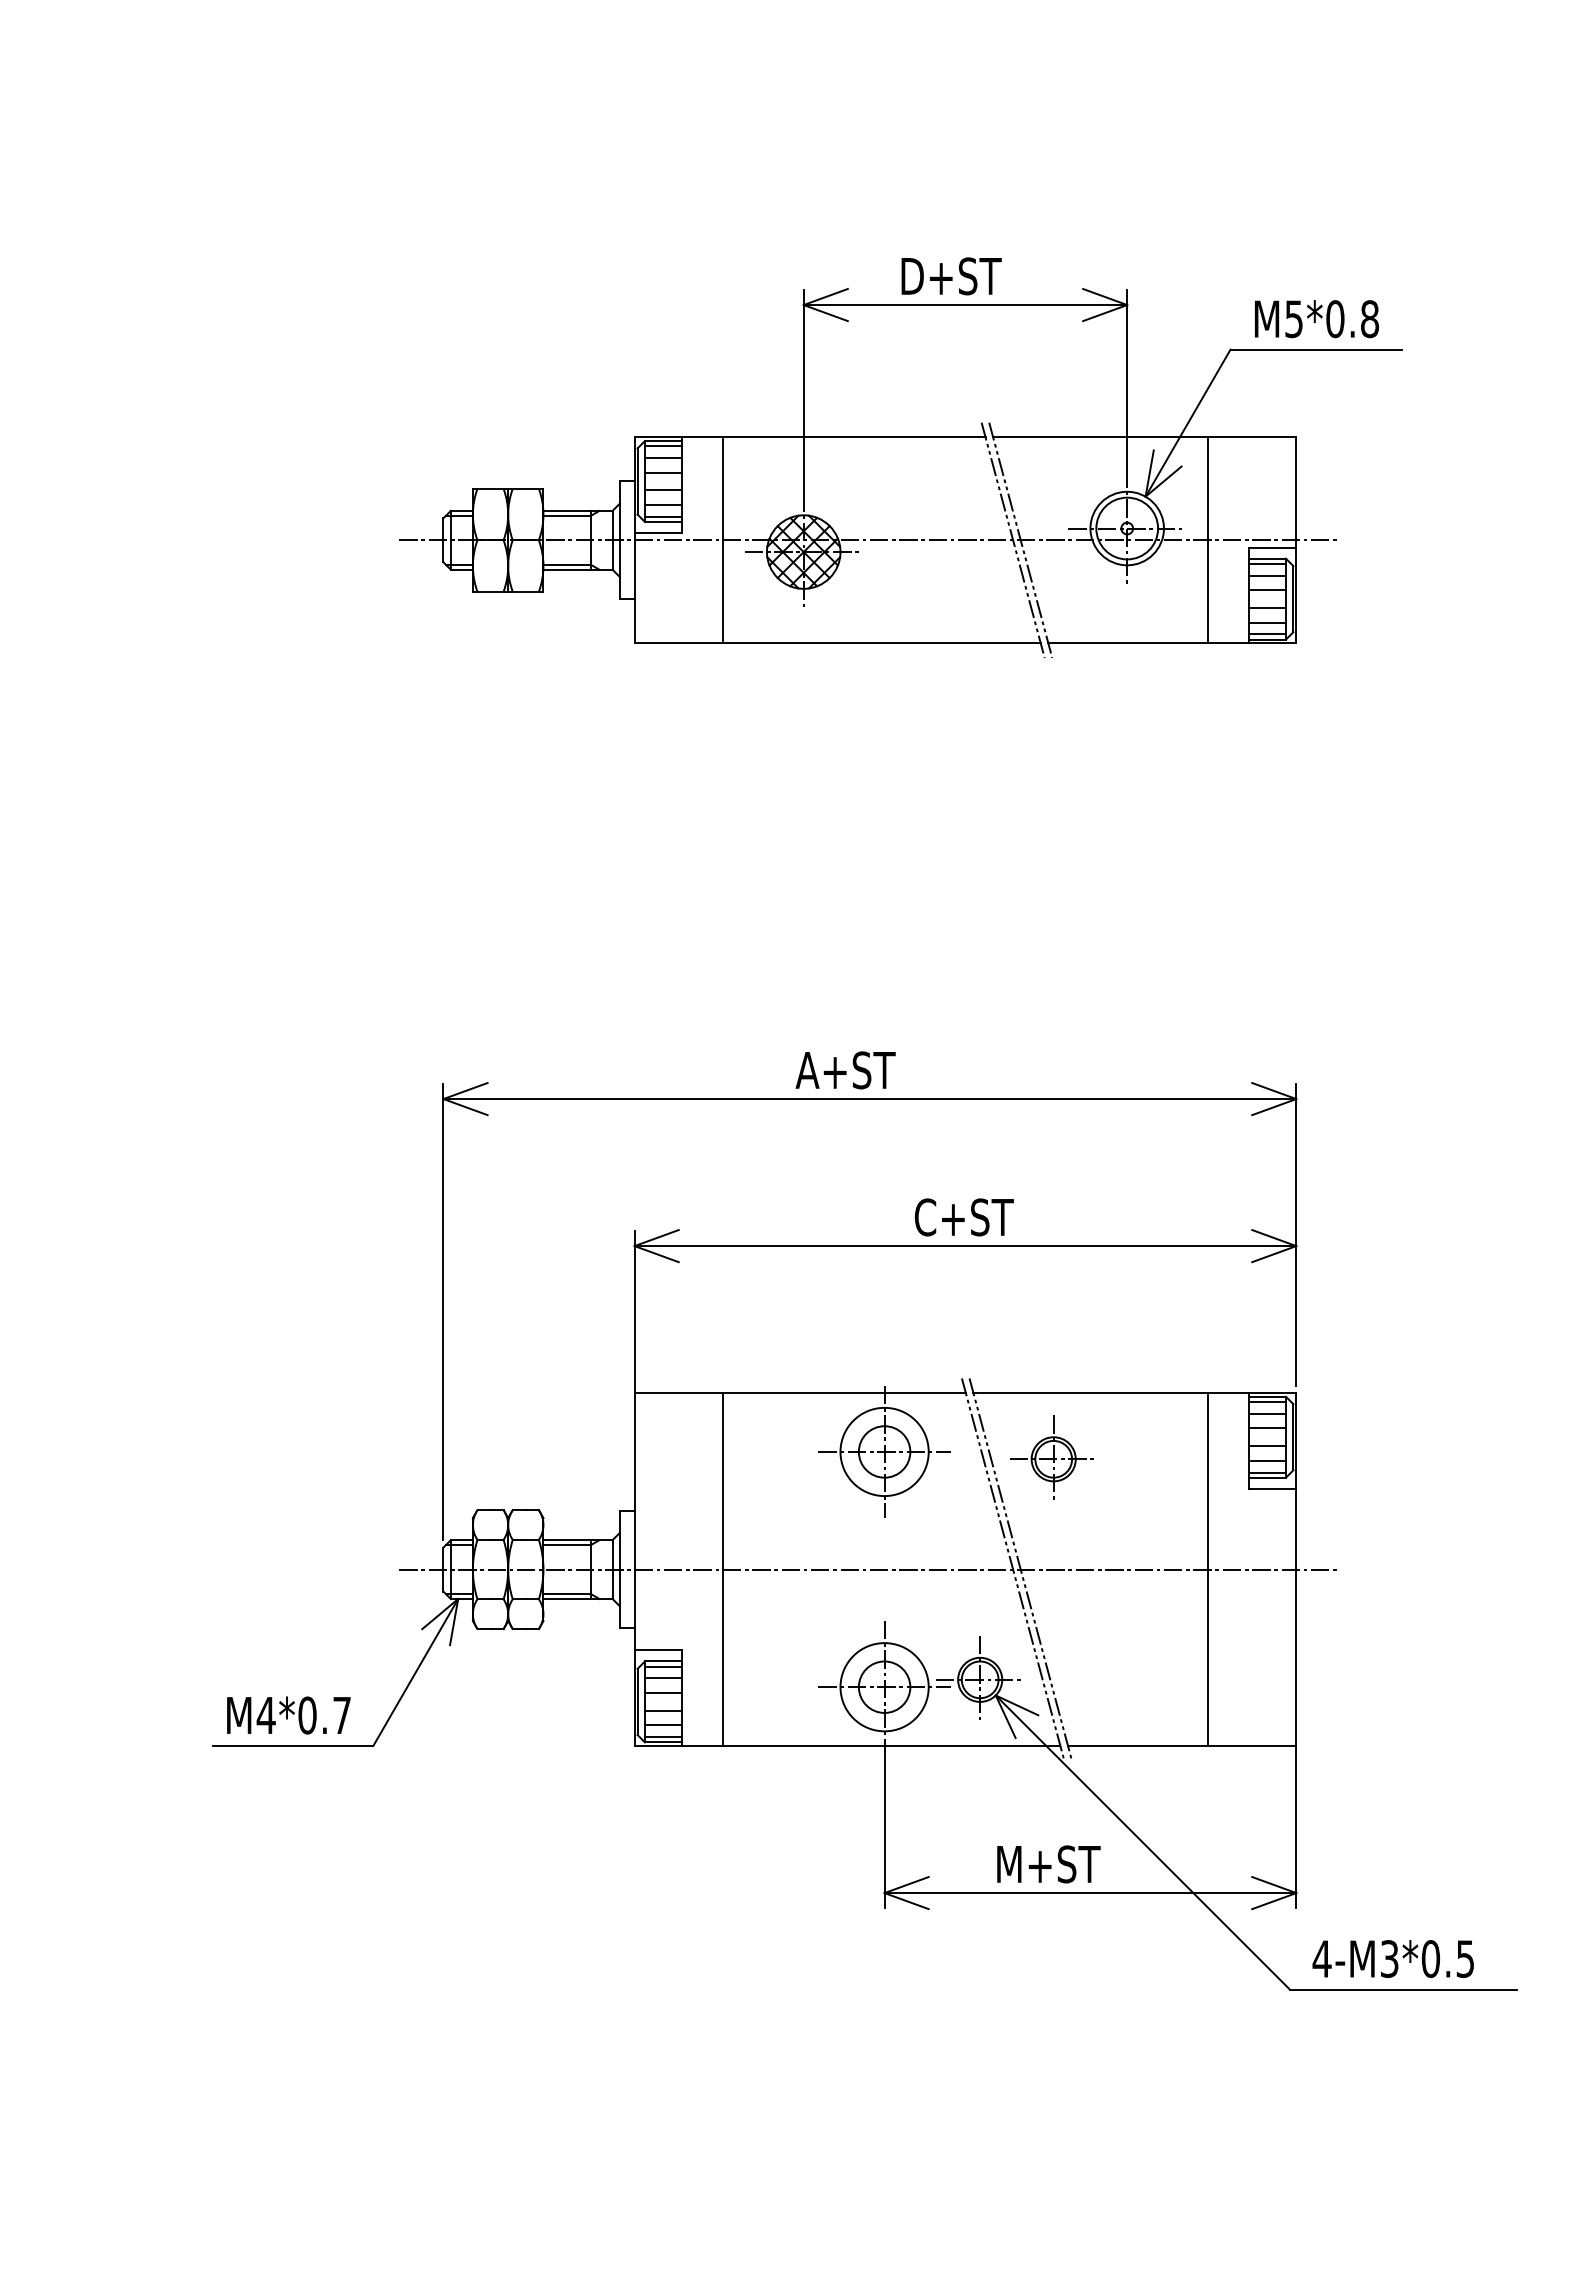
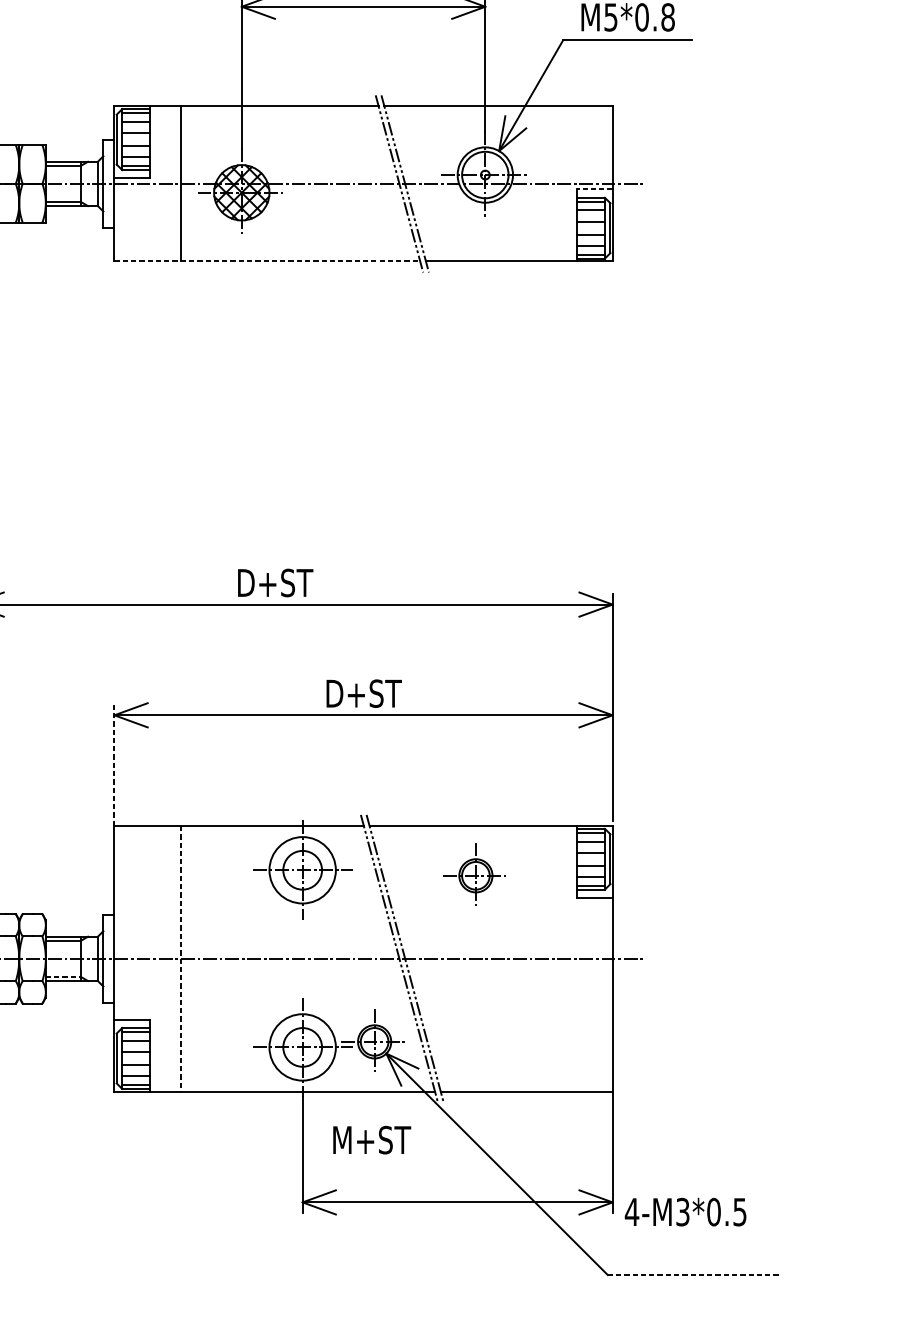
line: (1208, 540) -> (546, 184), removed
line: (1272, 547) -> (594, 189), solid -> dashed
line: (838, 643) -> (267, 261), solid -> dashed
text: (846, 1070) -> (273, 583), A+ST -> D+ST
text: (965, 1217) -> (363, 693), C+ST -> D+ST
line: (634, 1312) -> (114, 765), solid -> dashed
part: (1051, 1457) -> (474, 874), moved
line: (1208, 1569) -> (546, 958), removed
line: (722, 1570) -> (180, 959), solid -> dashed
line: (567, 1593) -> (63, 976), solid -> dashed
text: (1048, 1864) -> (371, 1140), moved
text: (1392, 1958) -> (685, 1211), moved
line: (1403, 1989) -> (693, 1275), solid -> dashed

